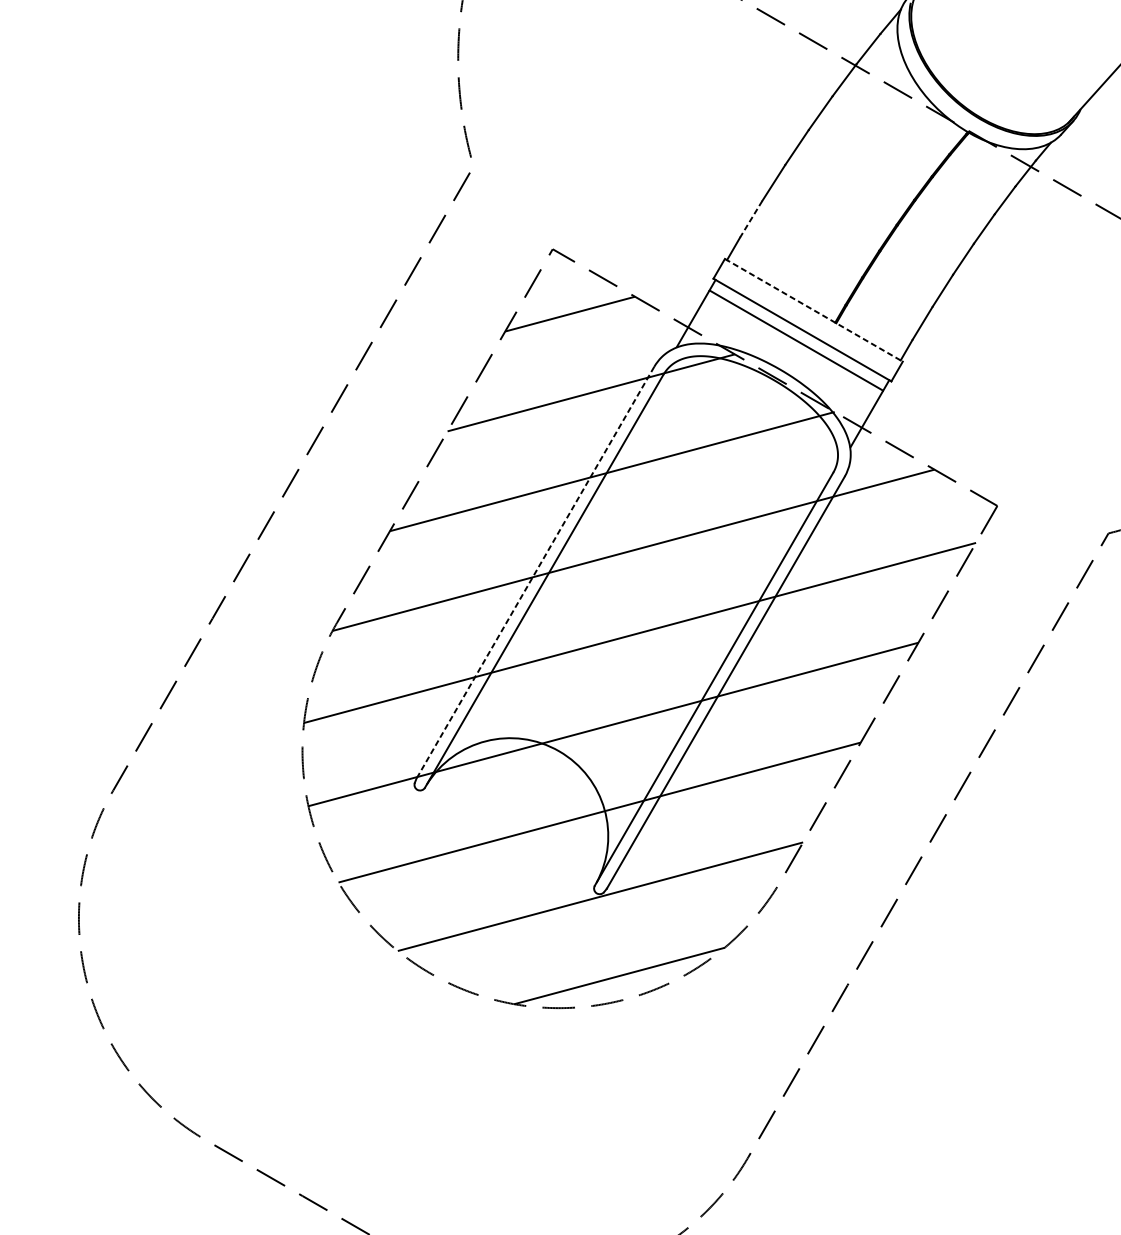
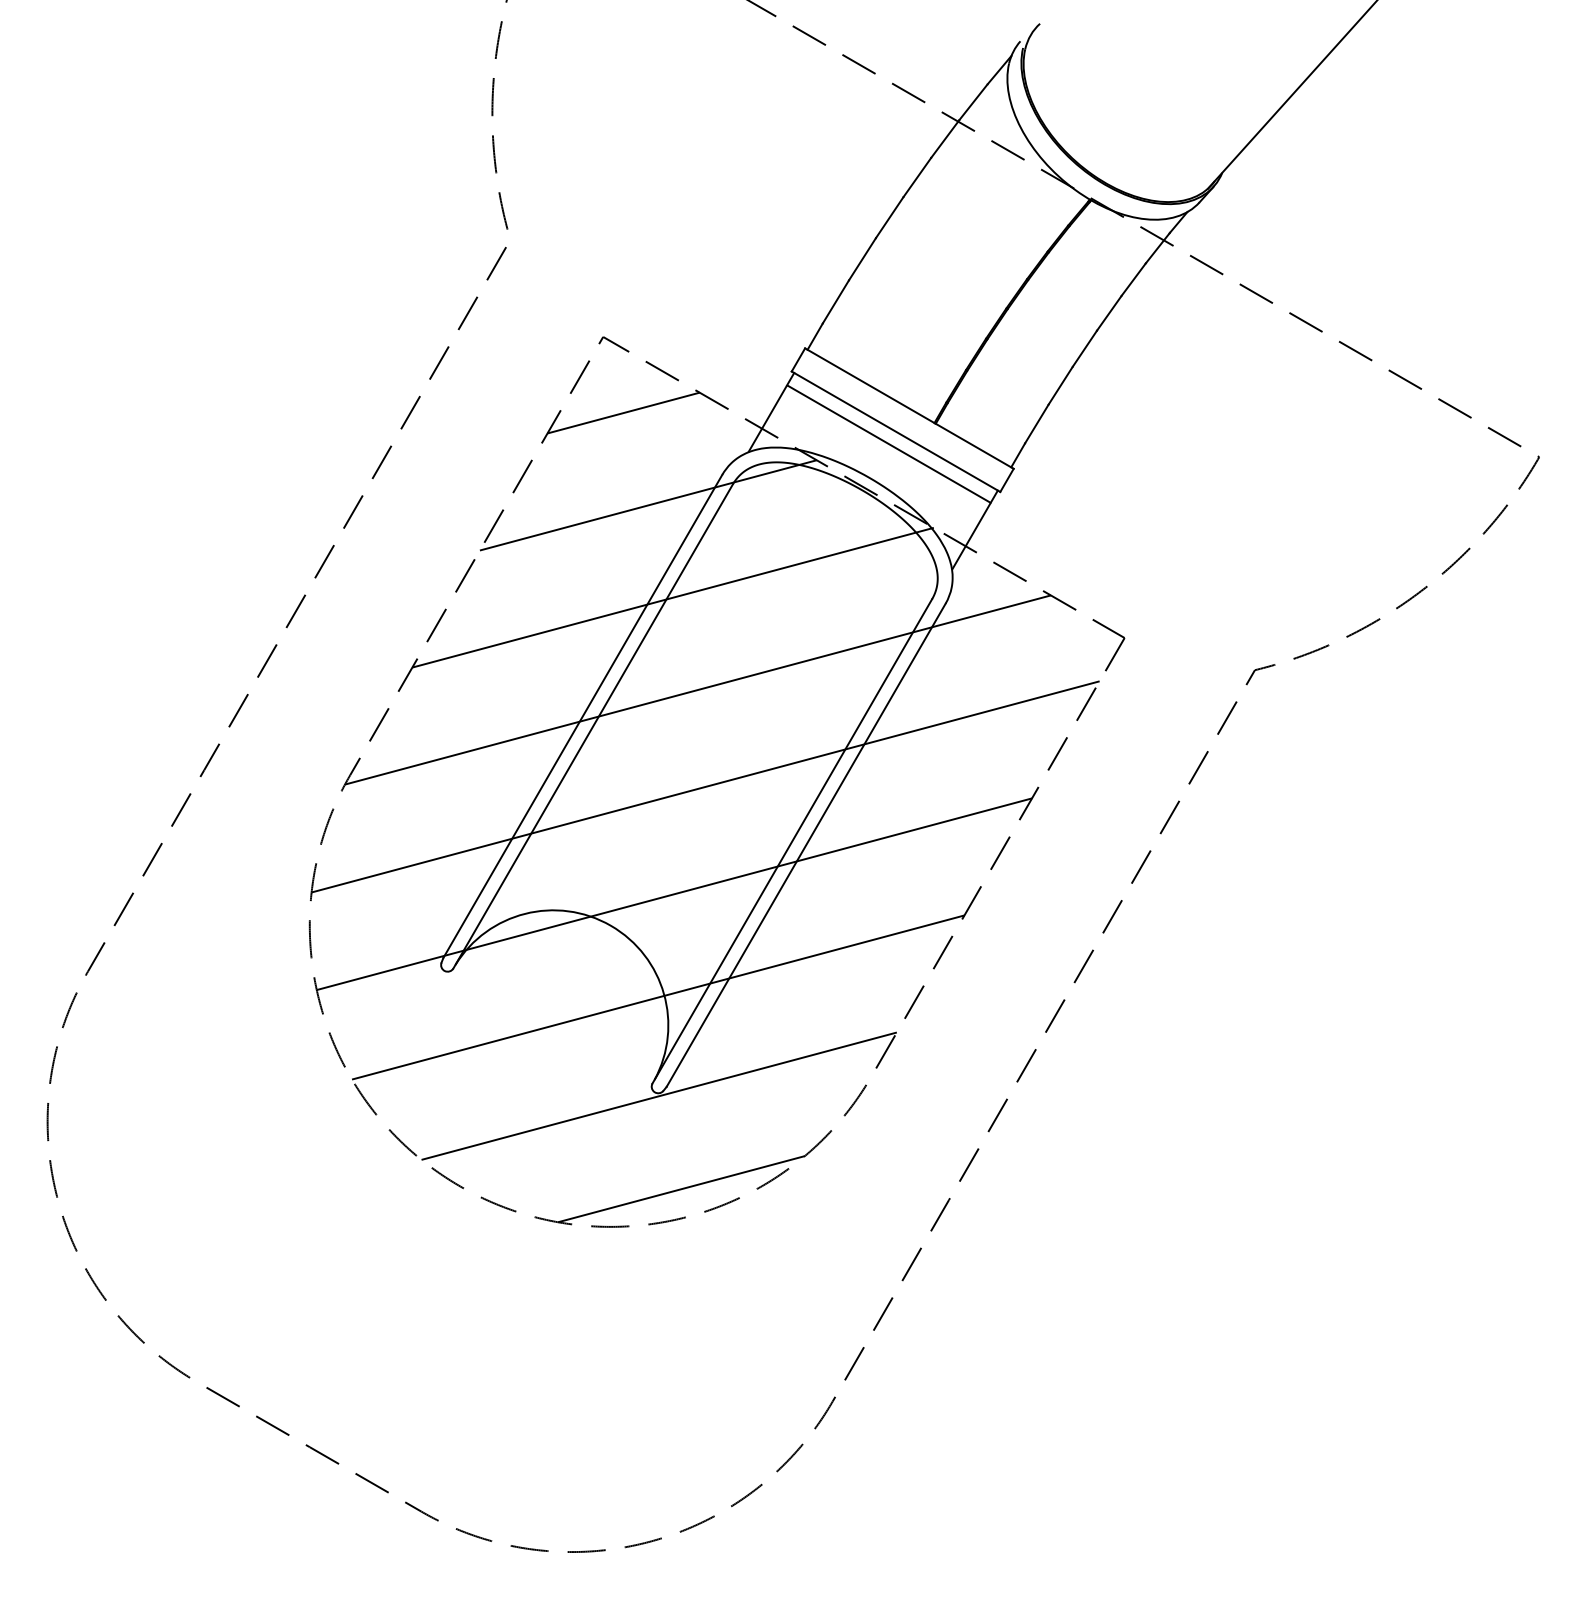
line: (750, 219) -> (835, 302), dashed -> solid
line: (813, 310) -> (909, 408), dashed -> solid
line: (535, 572) -> (582, 716), dashed -> solid

